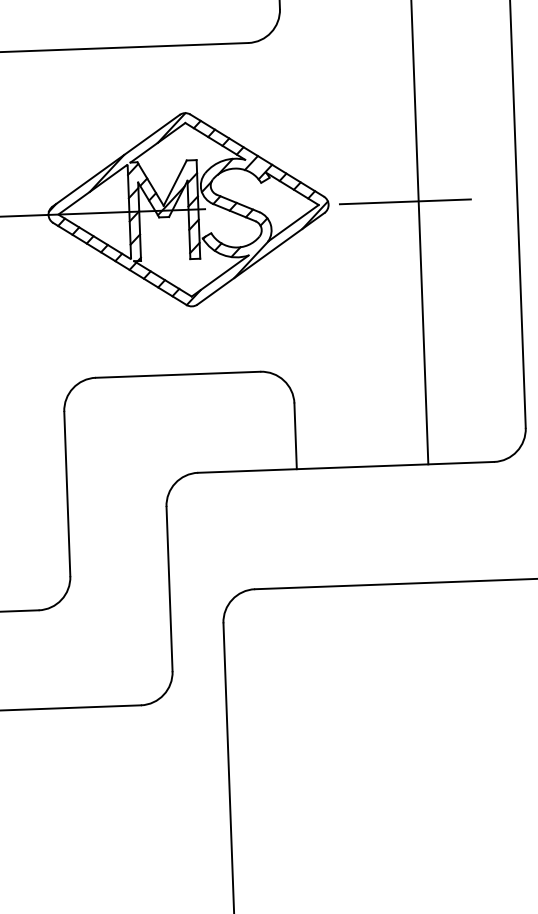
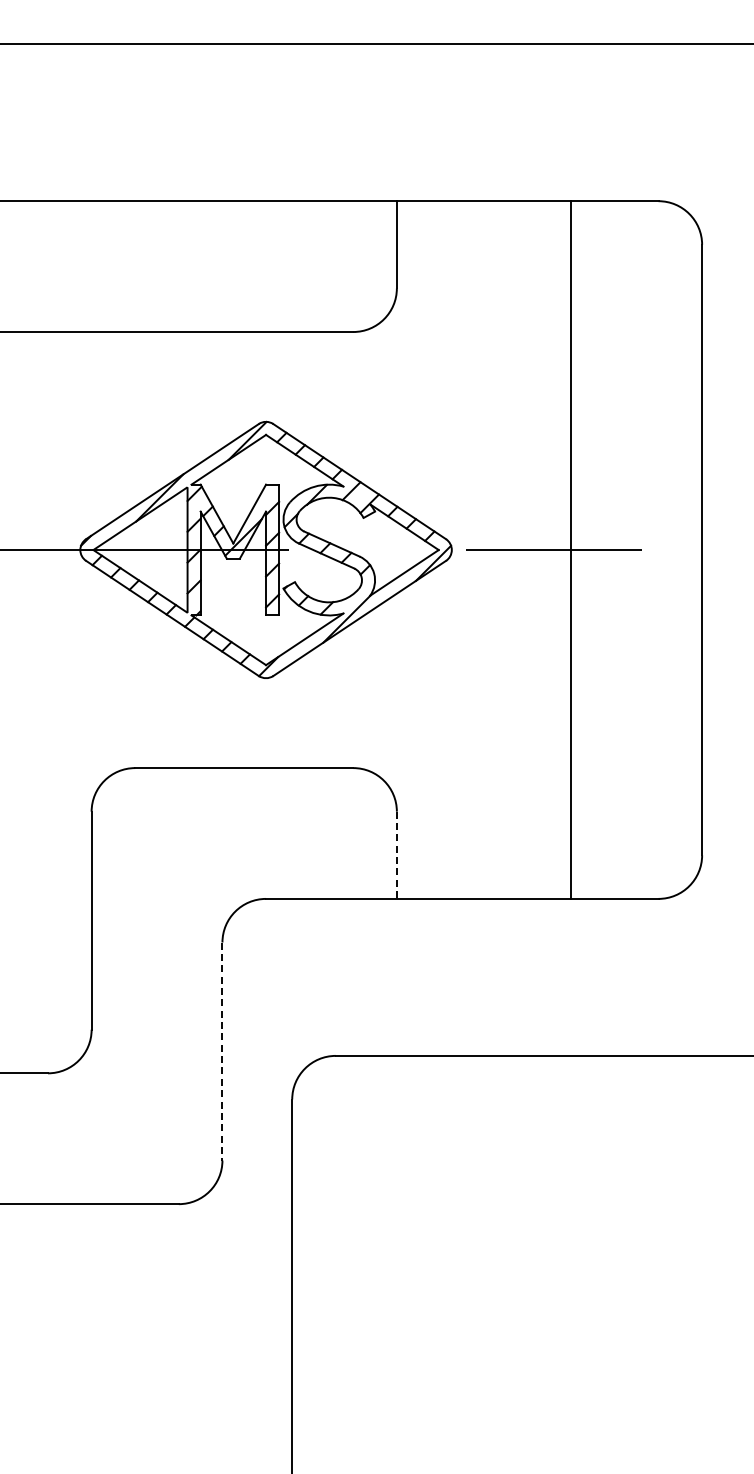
line: (295, 436) -> (396, 855), solid -> dashed
line: (169, 589) -> (222, 1052), solid -> dashed

